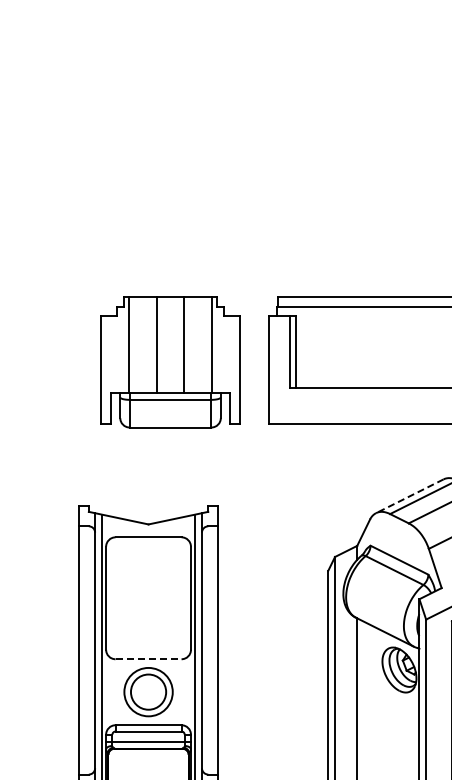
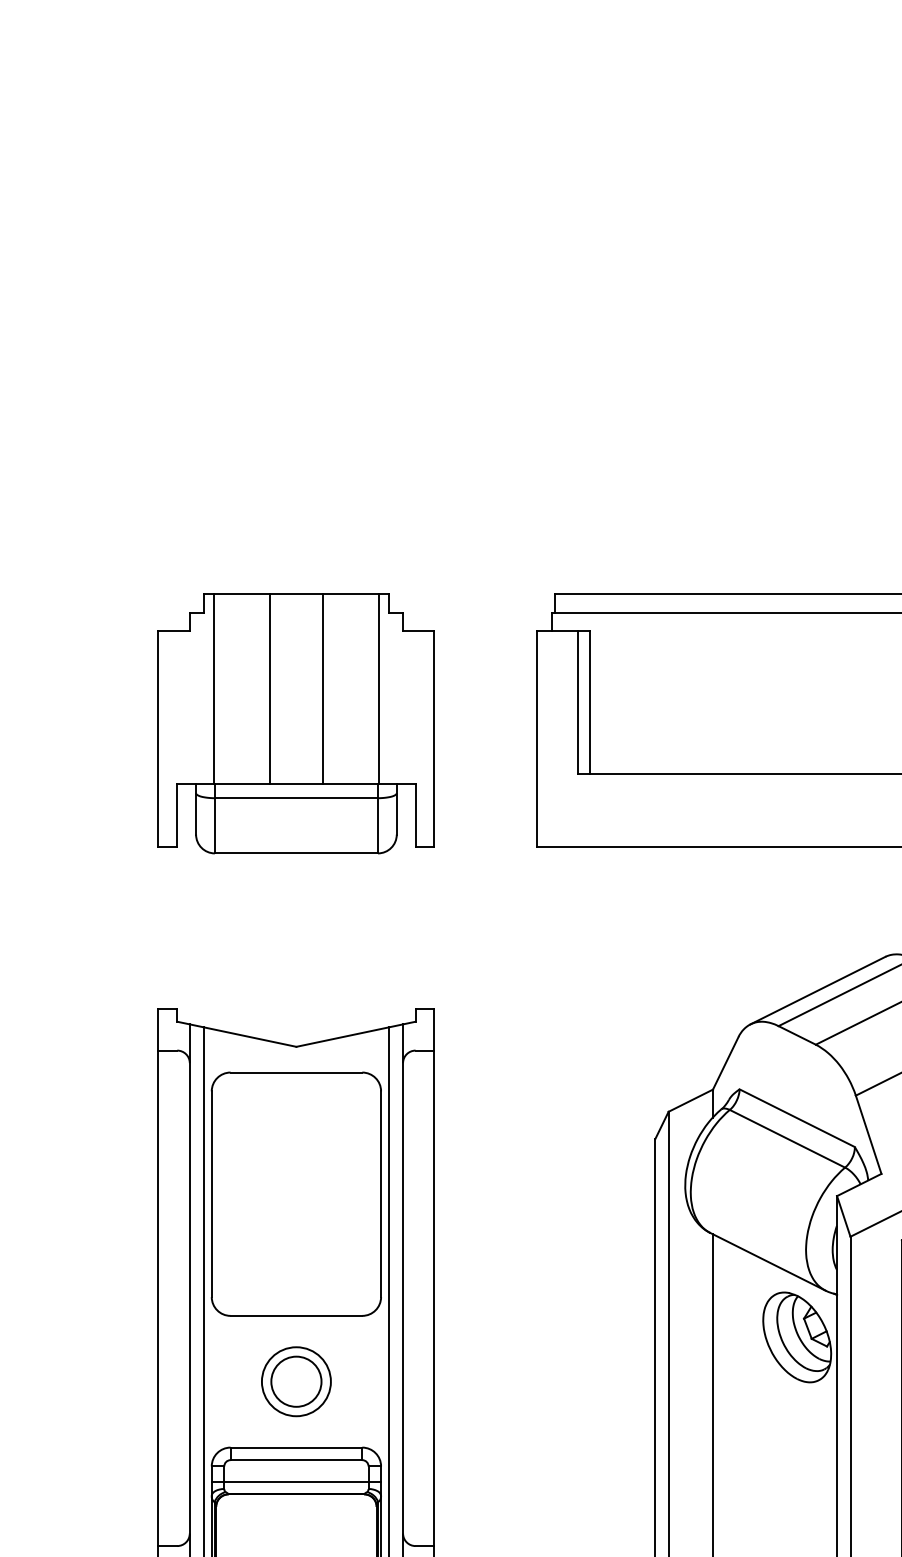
part: (170, 362) -> (296, 723), moved
line: (409, 496) -> (817, 991), dashed -> solid
line: (148, 659) -> (296, 1316), dashed -> solid
part: (148, 692) -> (296, 1382), size x0.71

